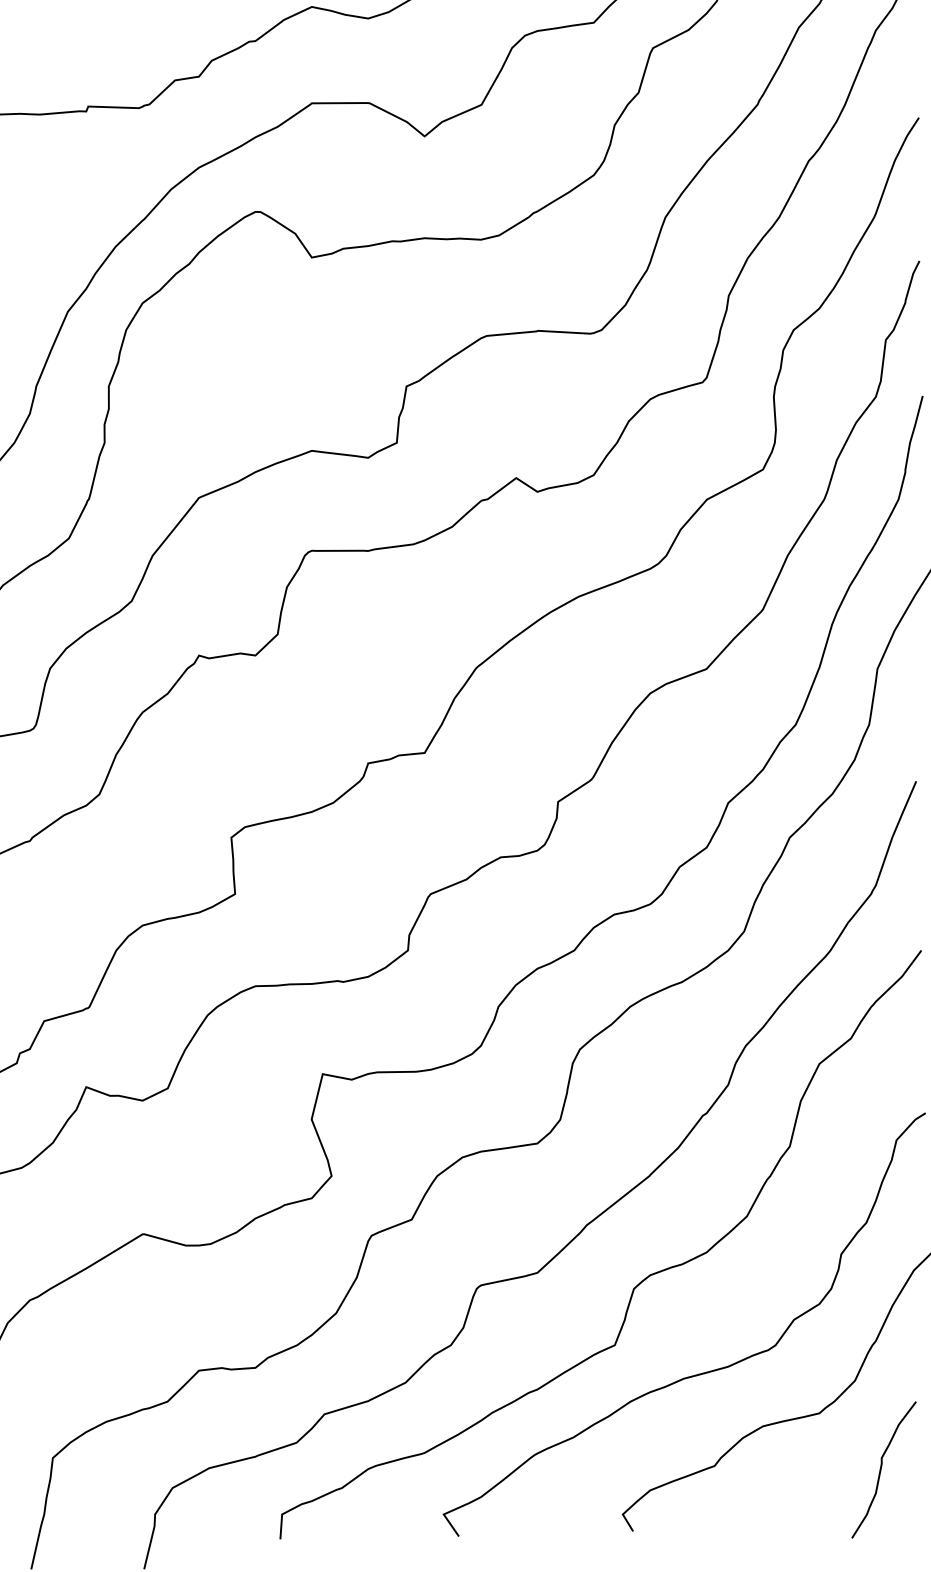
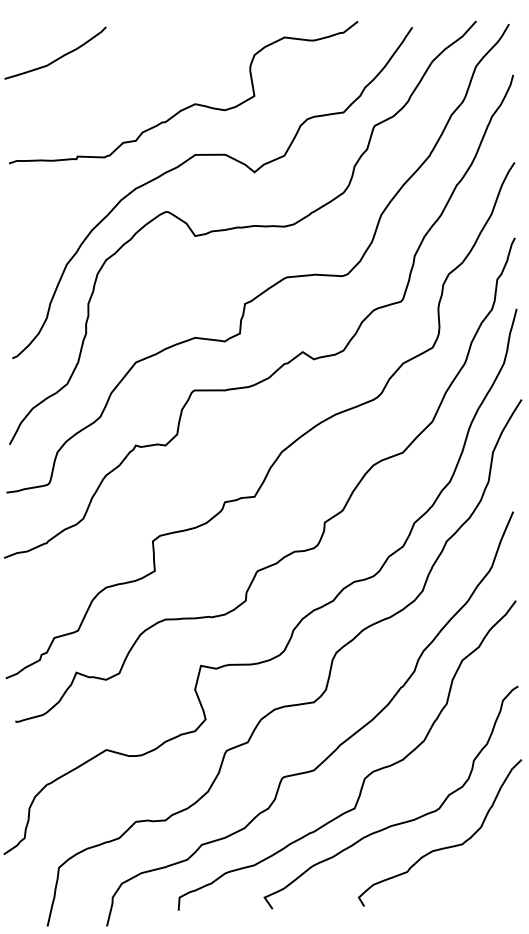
curve: (882, 1468) -> (495, 873), removed

